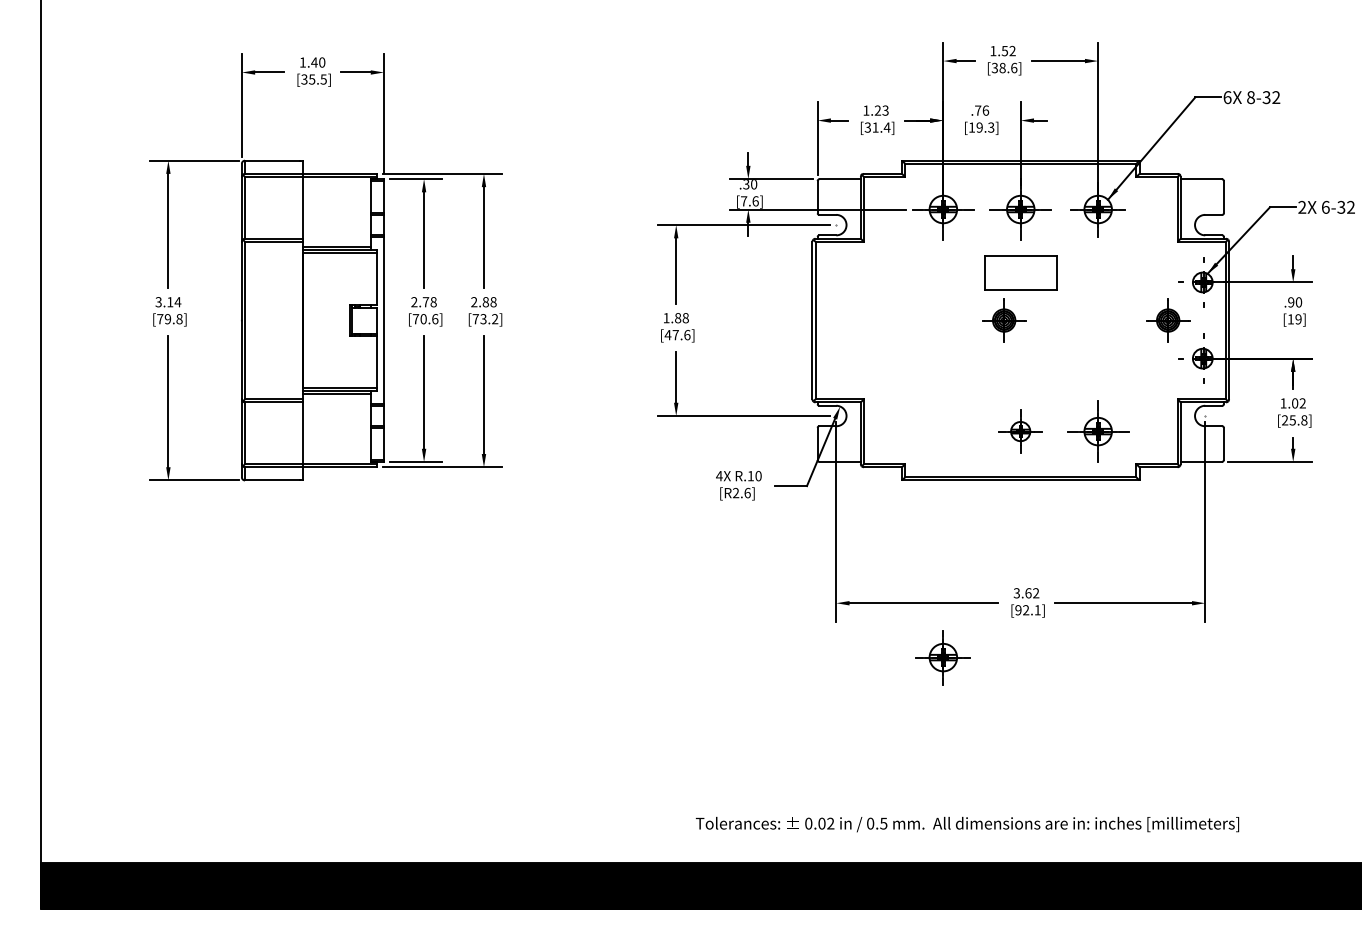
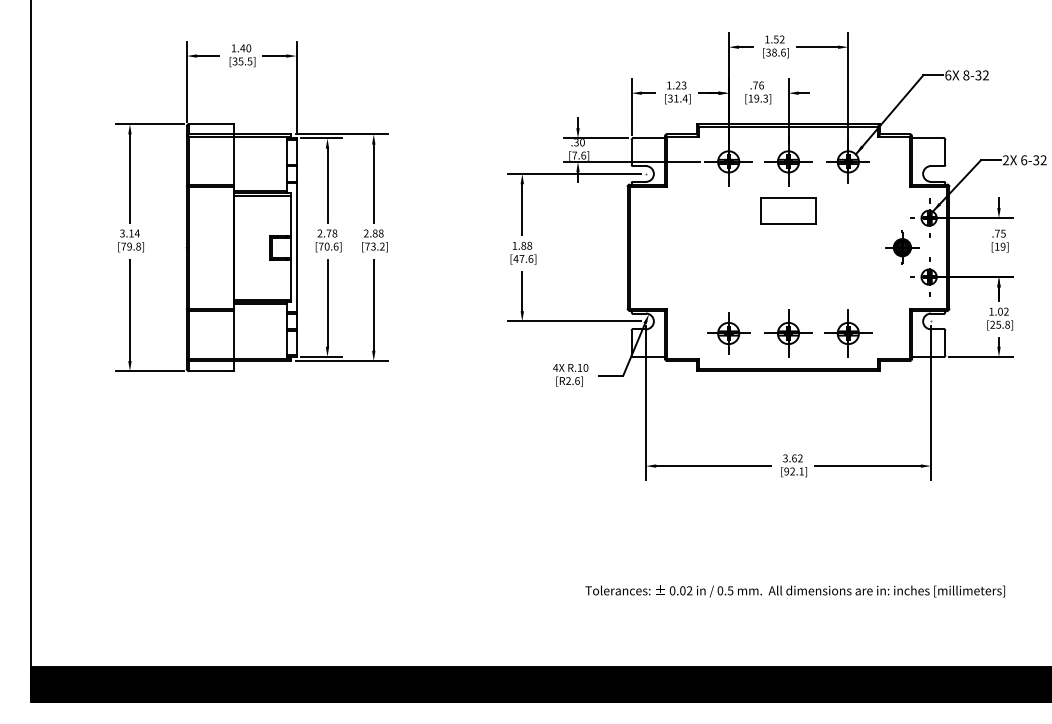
text: (1295, 302) -> (1000, 233), .90 -> .75
part: (1004, 320) -> (775, 247), removed
part: (1020, 431) -> (788, 333), size x1.43
part: (942, 657) -> (728, 333), moved
text: (967, 824) -> (795, 591), moved

